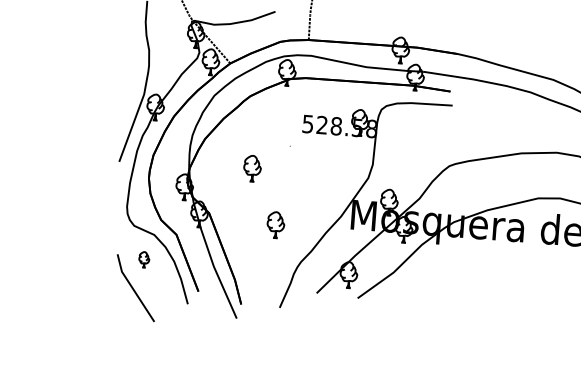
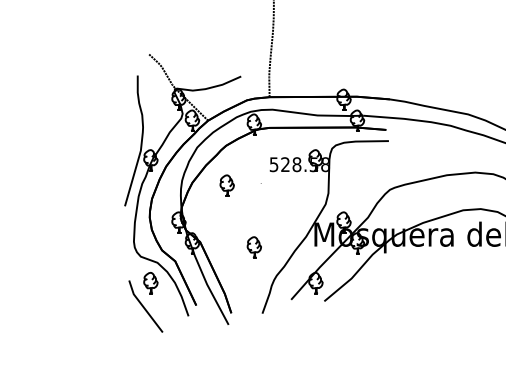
part: (251, 168) -> (226, 185), moved
part: (143, 259) -> (150, 283), size x1.67

